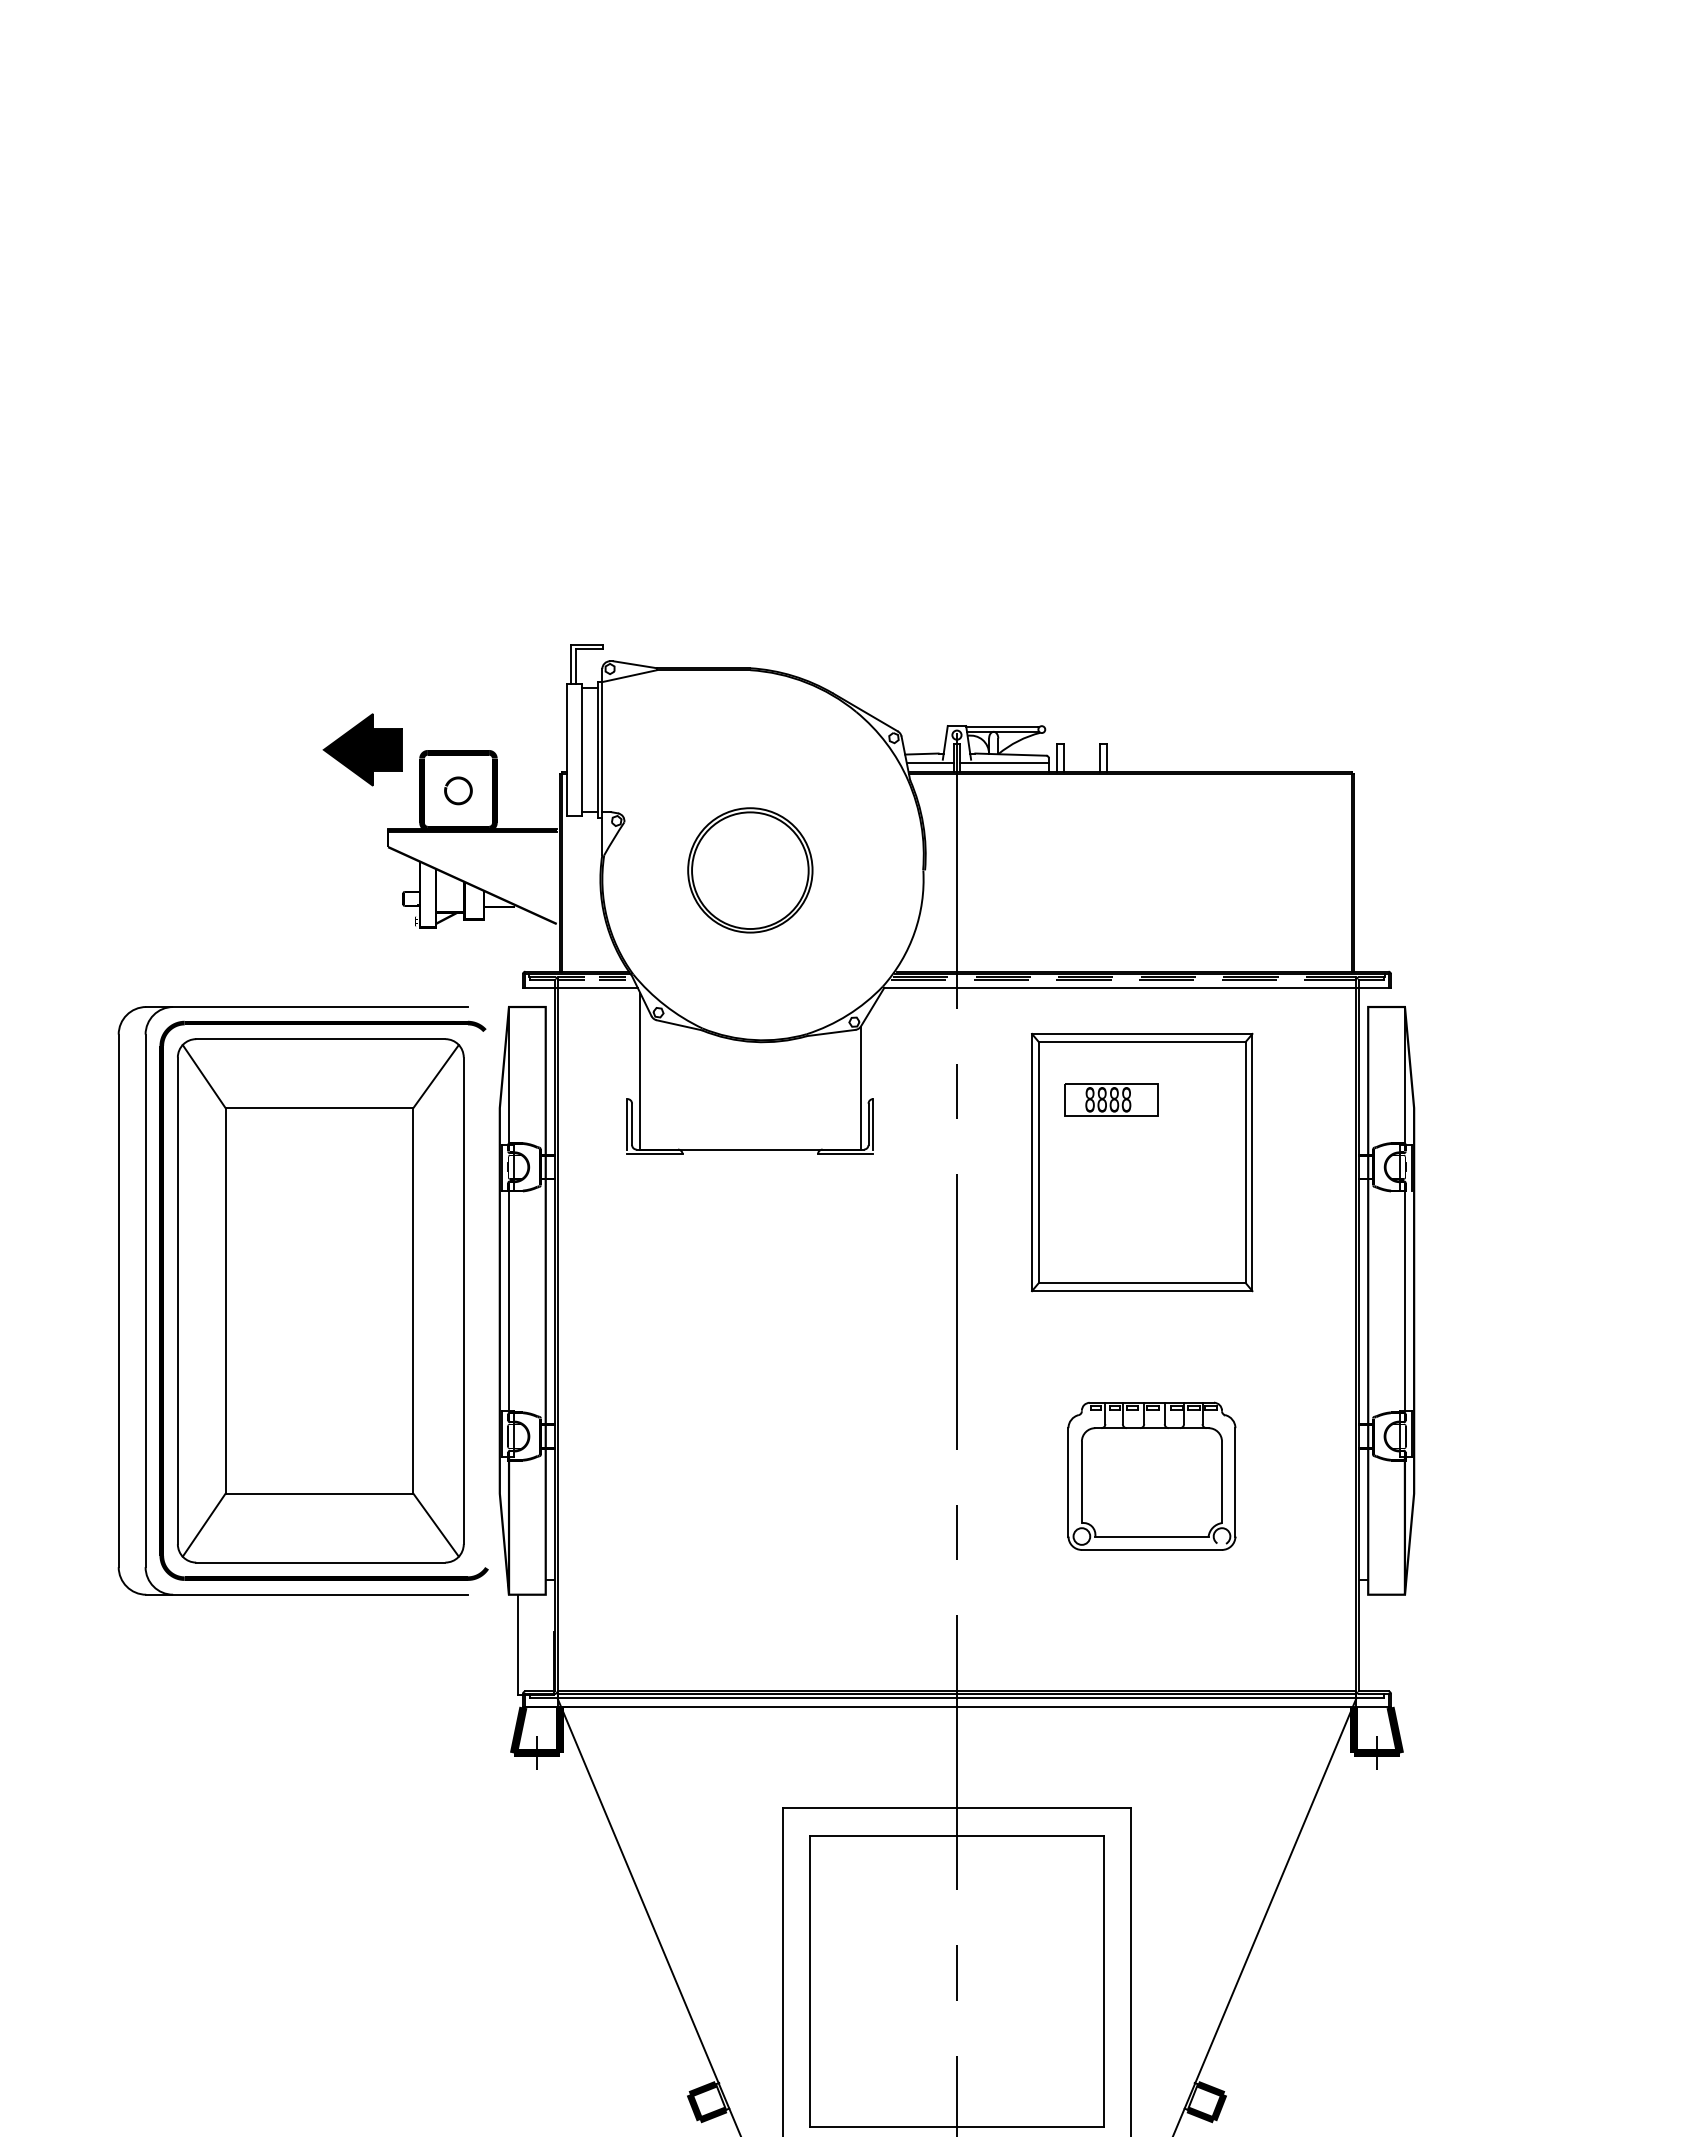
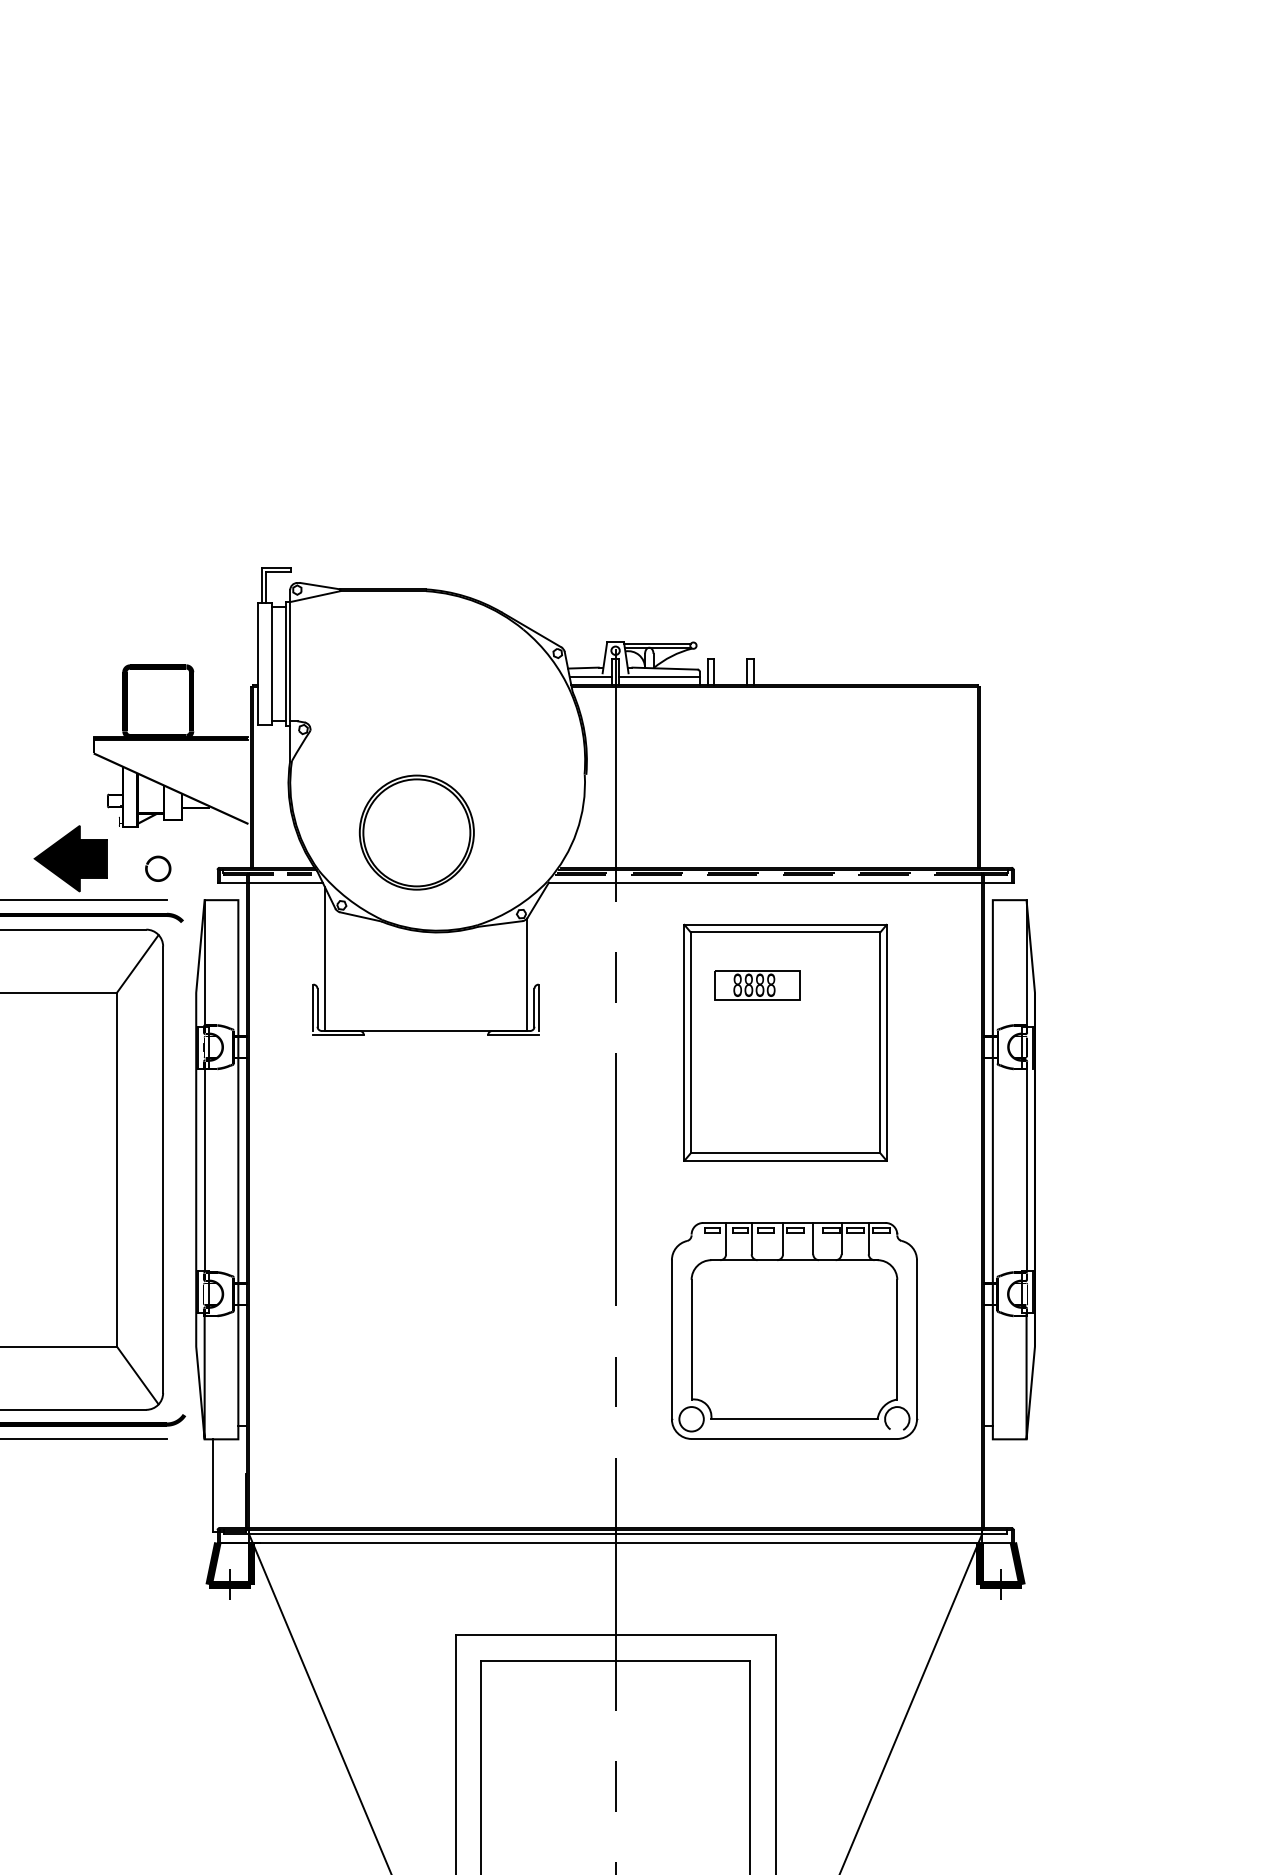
part: (362, 749) -> (70, 858), moved
curve: (454, 780) -> (154, 859), moved
part: (750, 870) -> (417, 832), moved
part: (1151, 1475) -> (794, 1329), size x1.6

